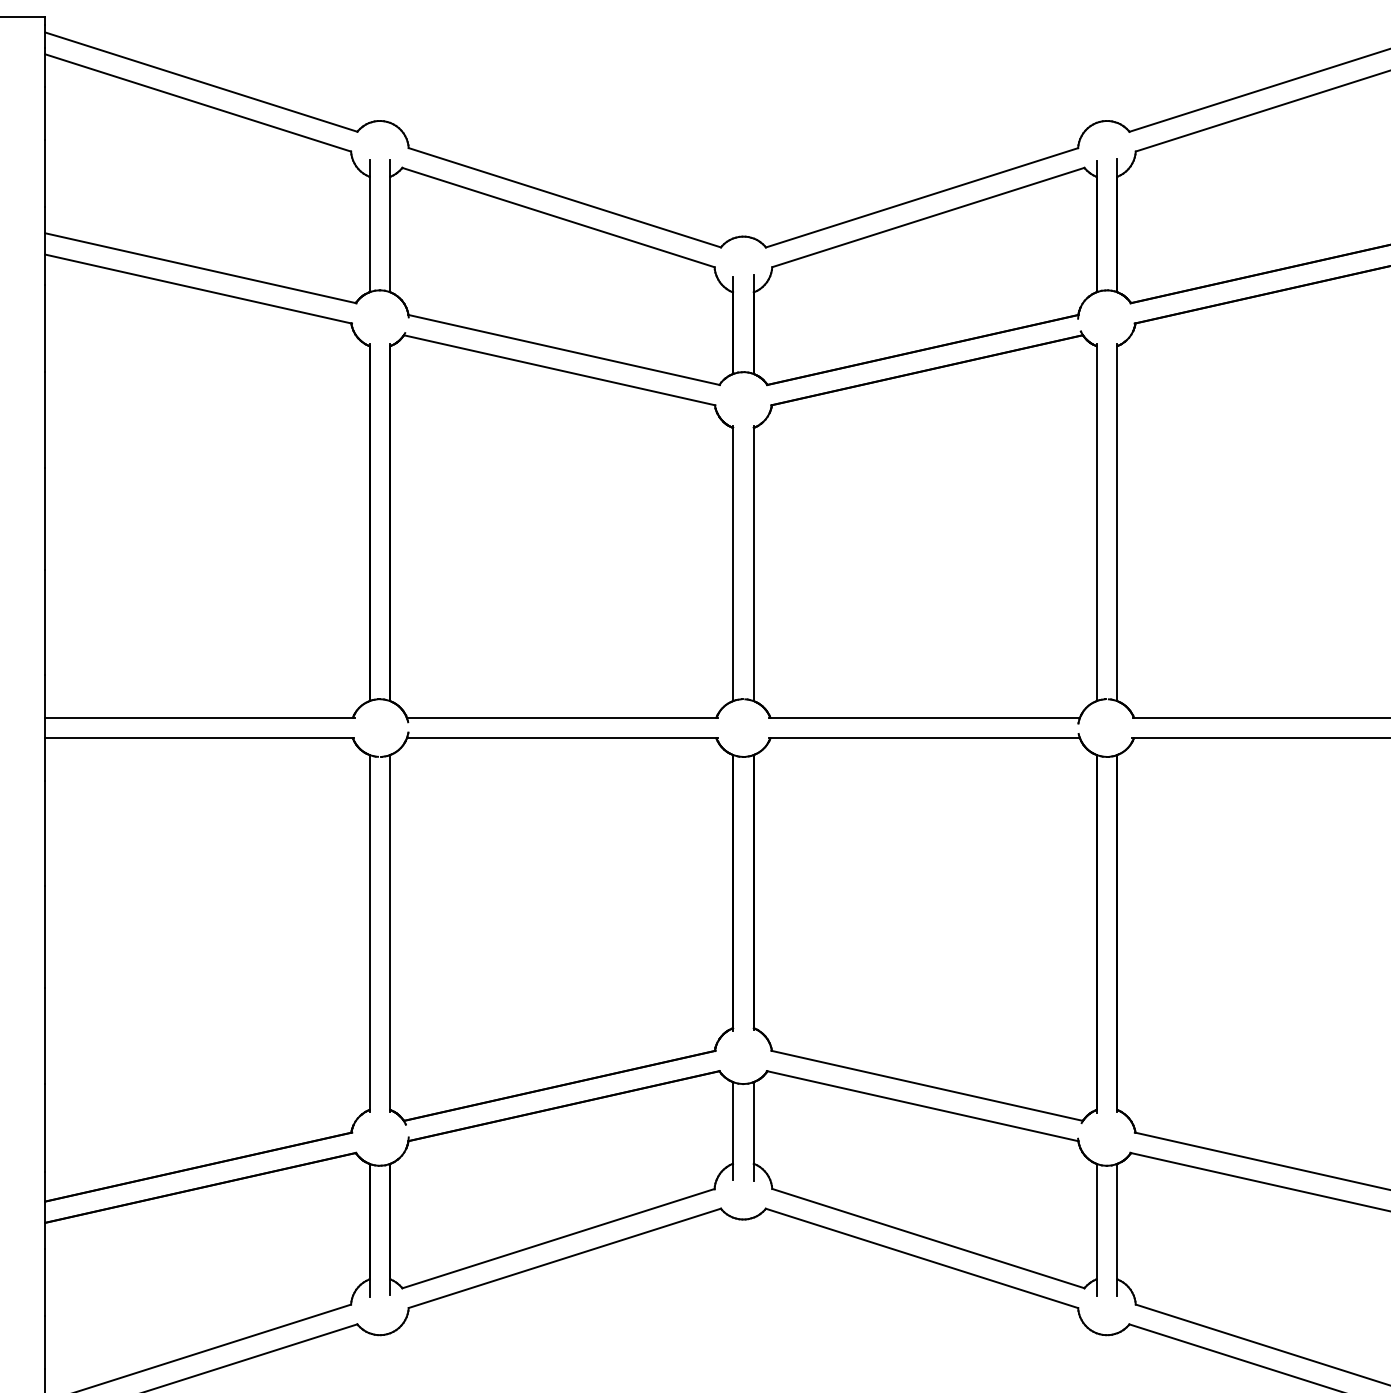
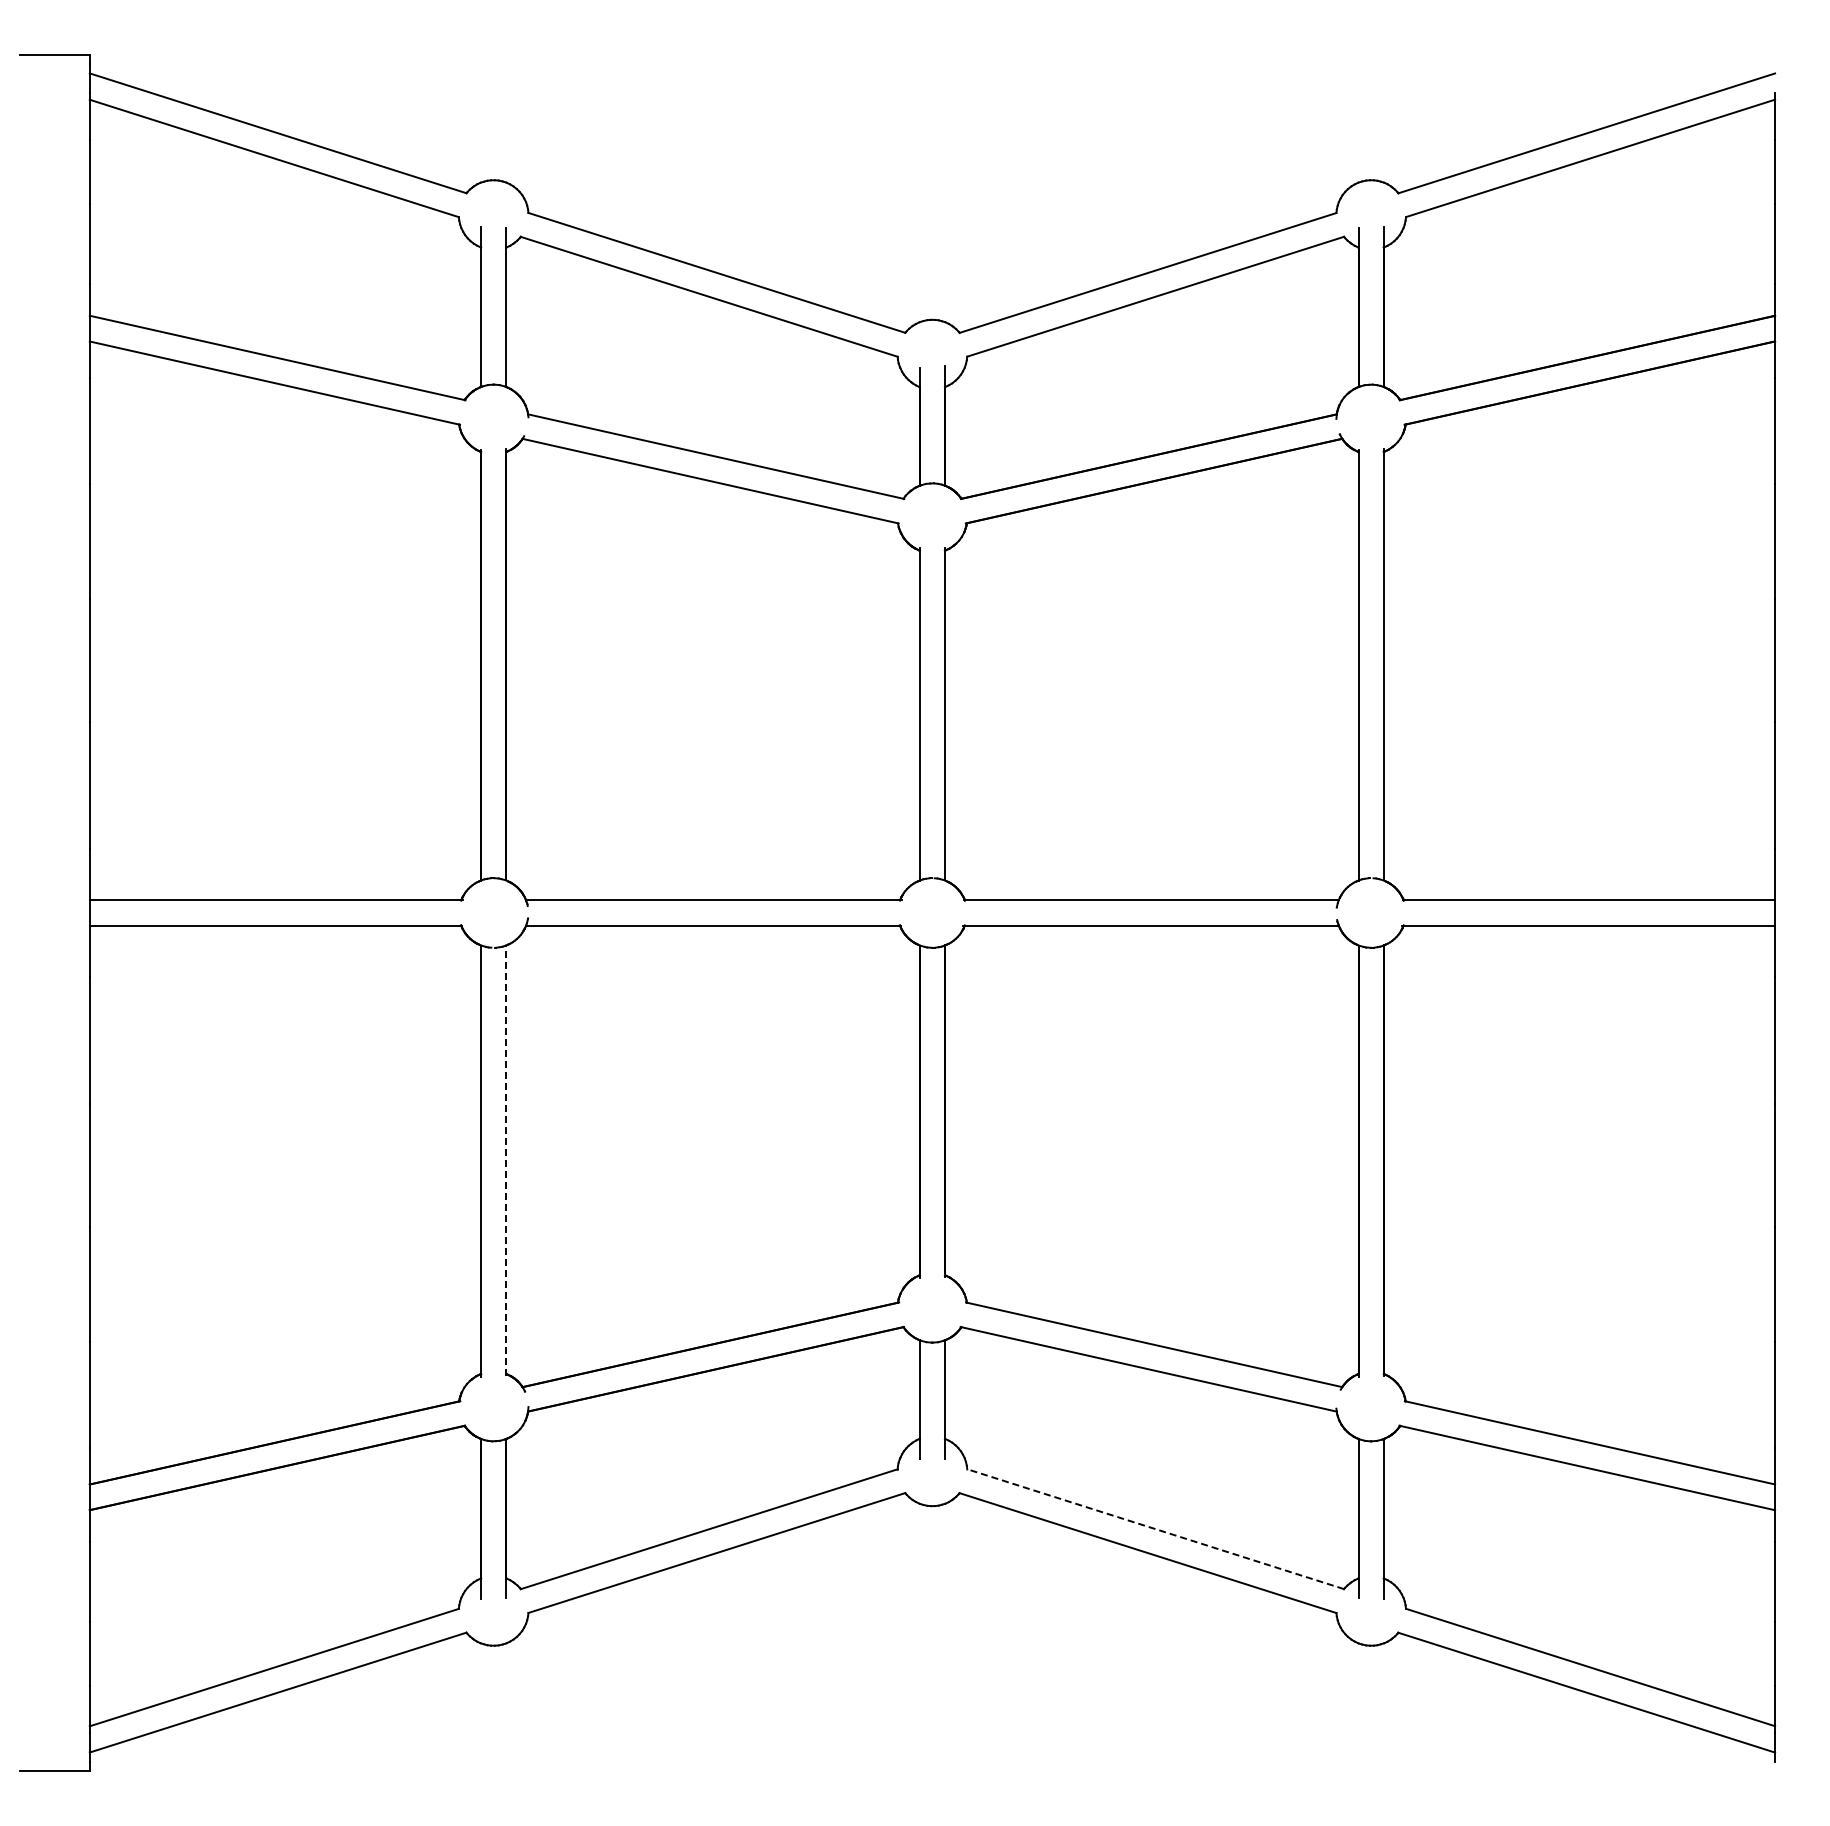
line: (390, 933) -> (506, 1160), solid -> dashed
line: (928, 1238) -> (1155, 1529), solid -> dashed

